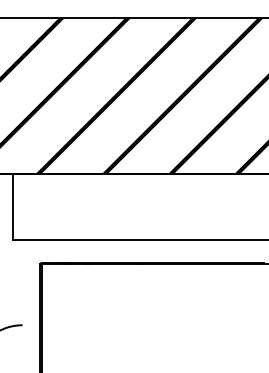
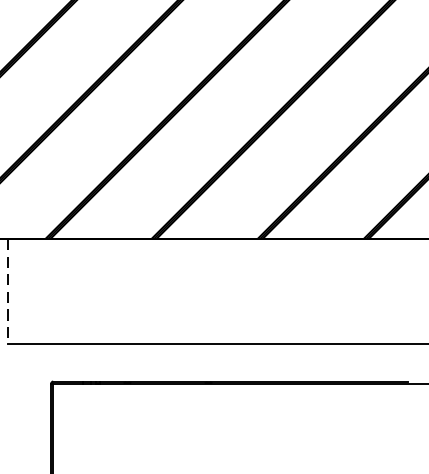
line: (13, 206) -> (8, 290), solid -> dashed

